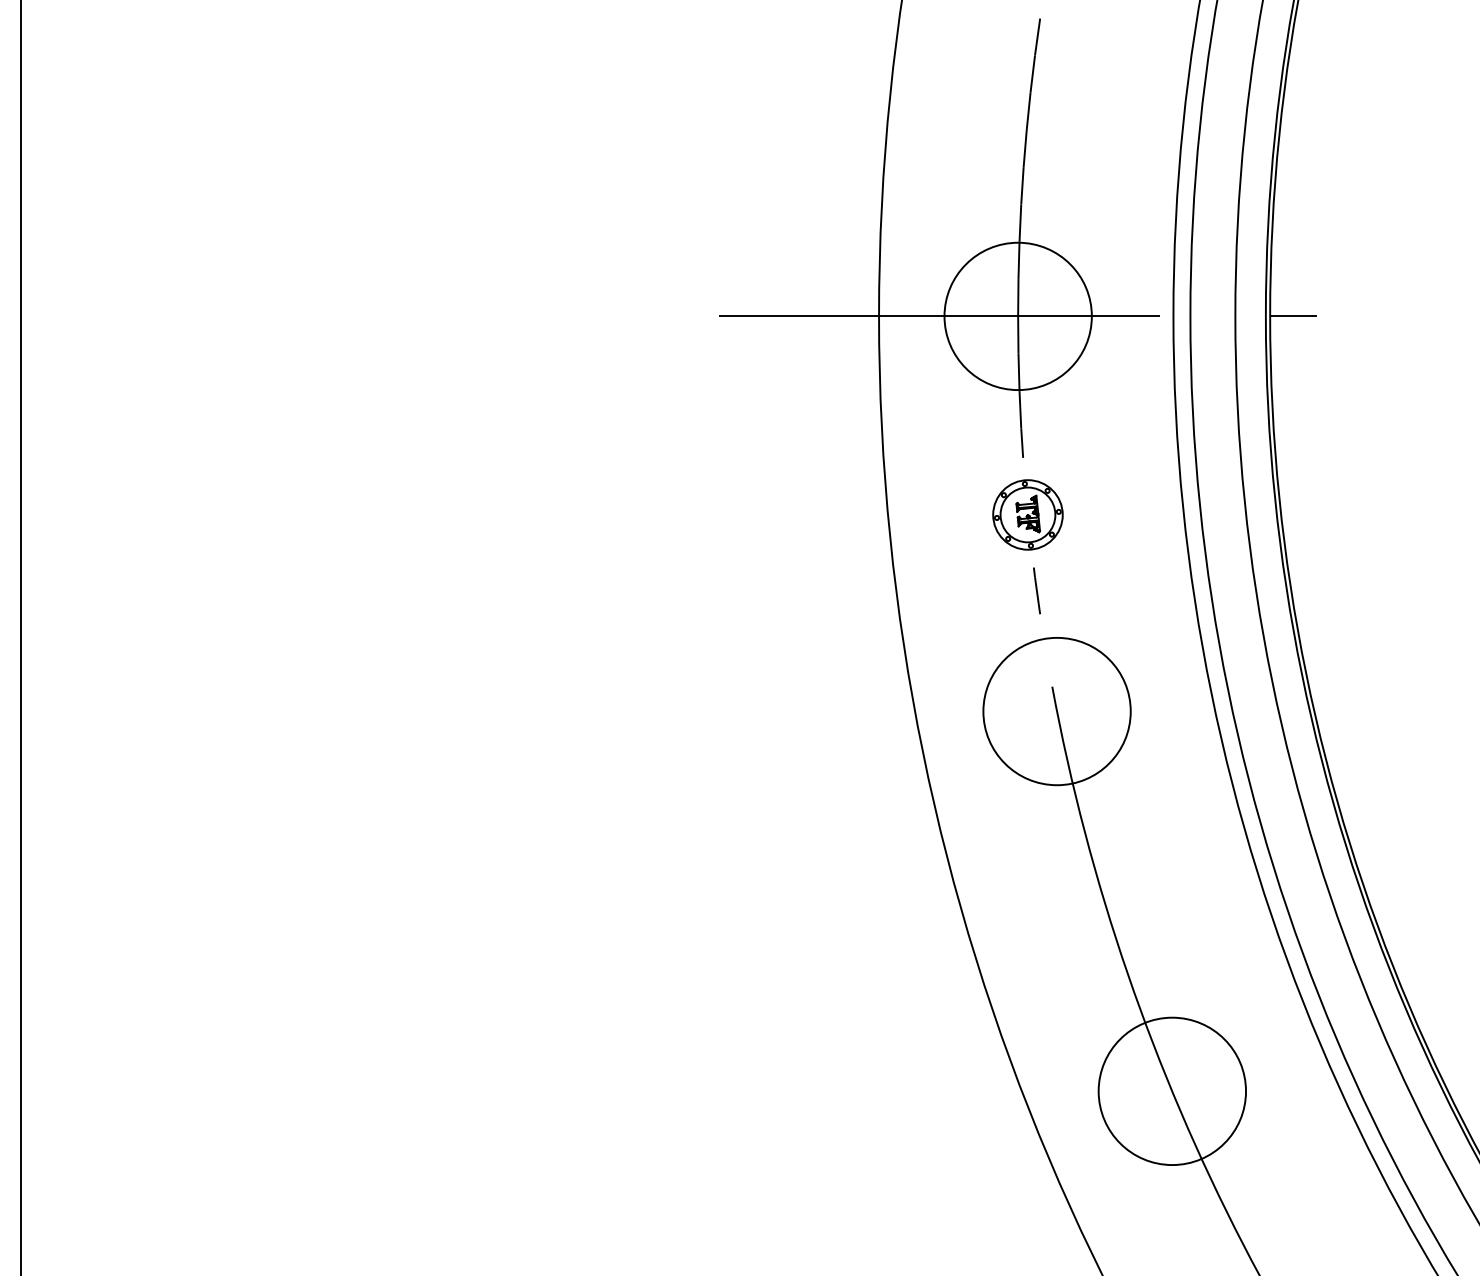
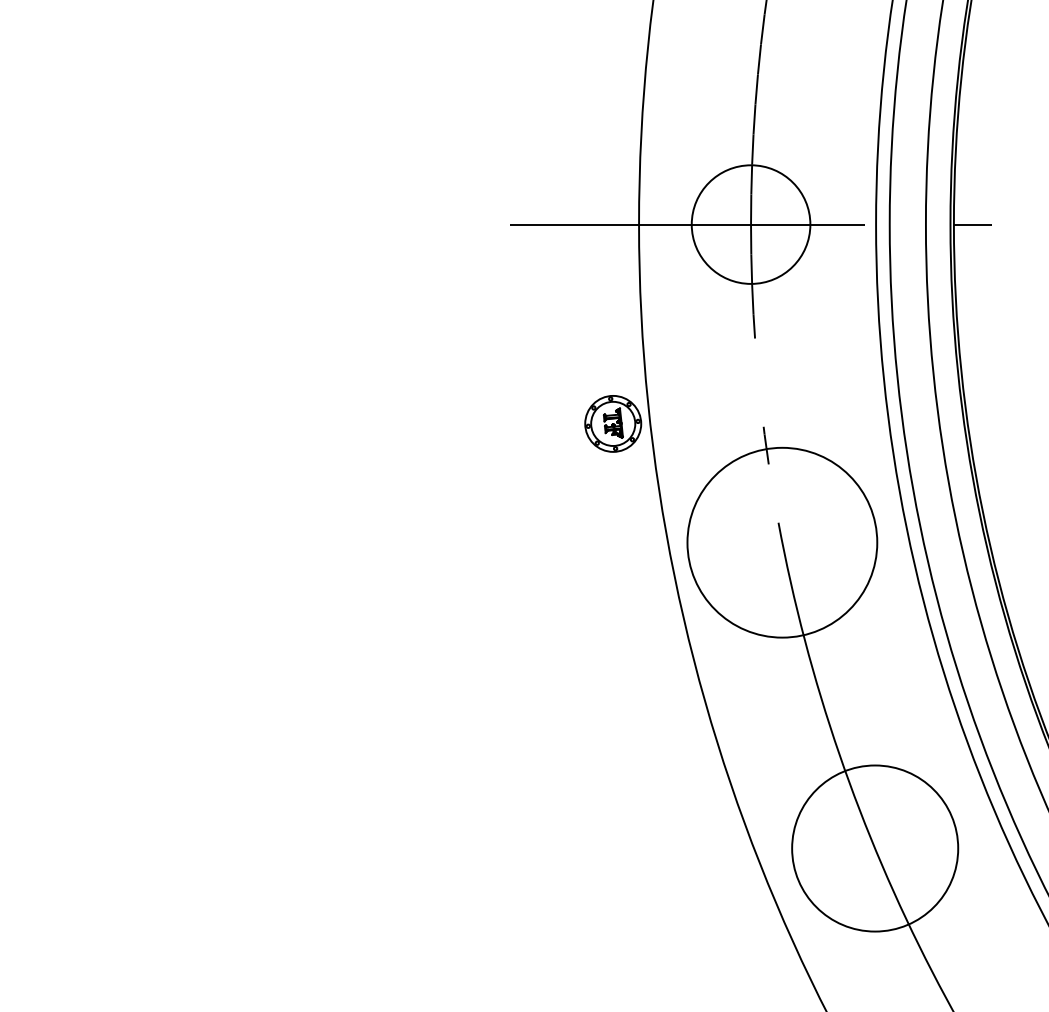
part: (1027, 514) -> (612, 423), moved
circle: (1056, 711) -> (781, 542), size x1.6
circle: (1172, 1091) -> (875, 848), size x1.4

